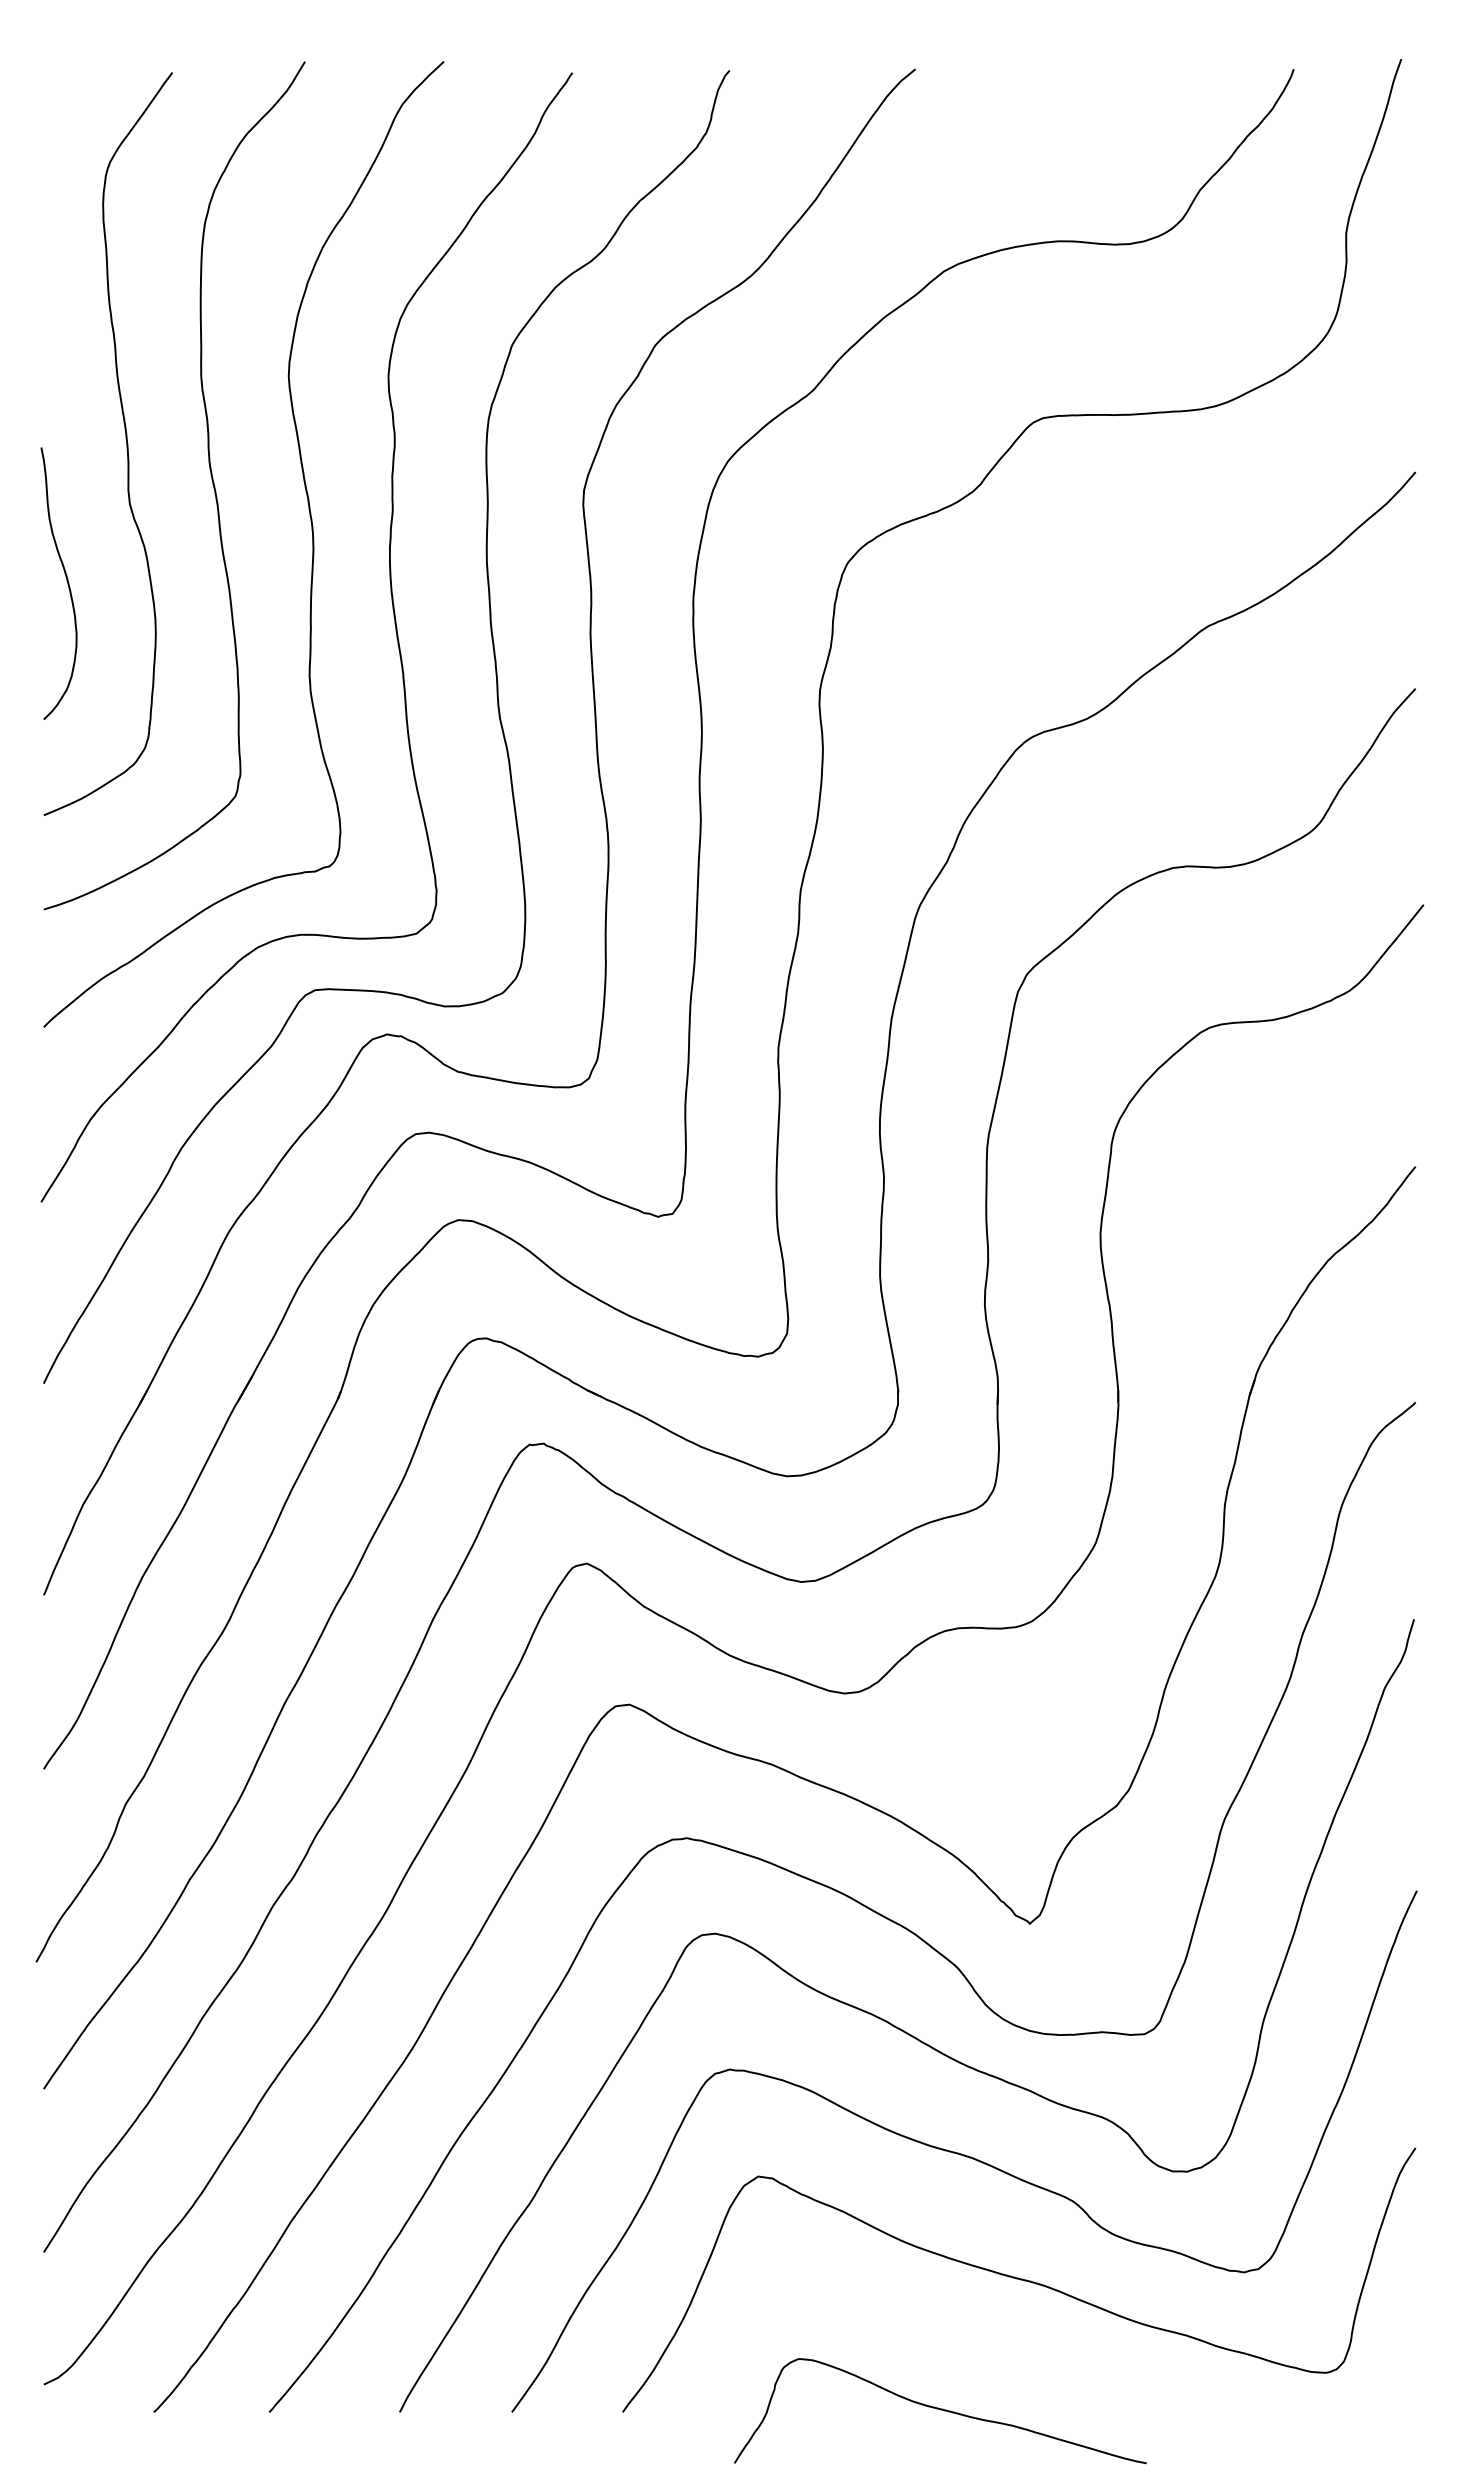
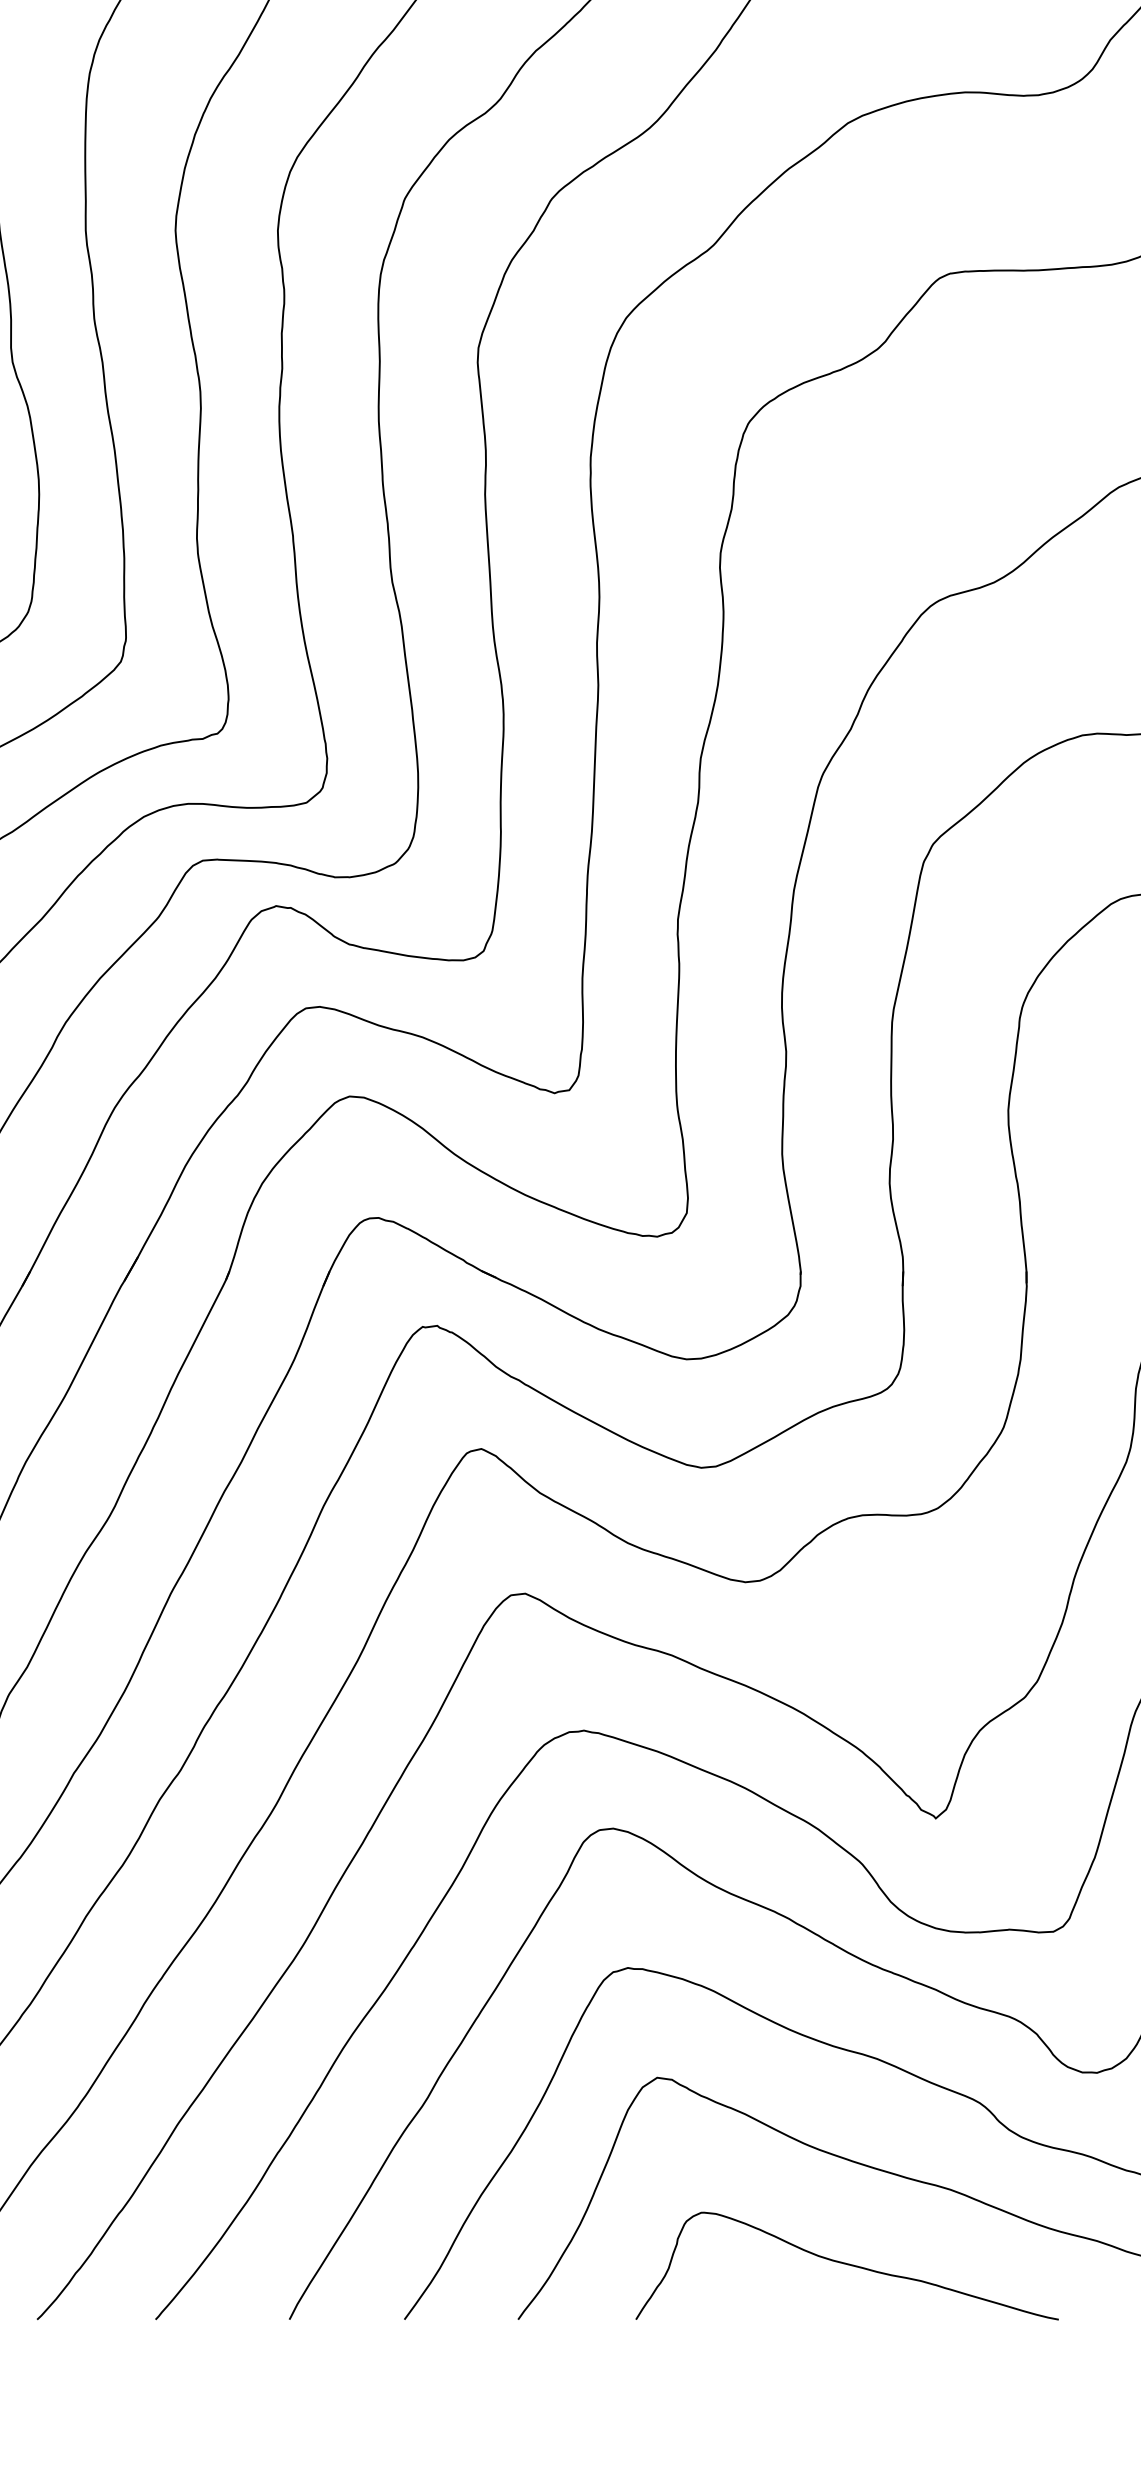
curve: (940, 2410) -> (847, 2265), moved

